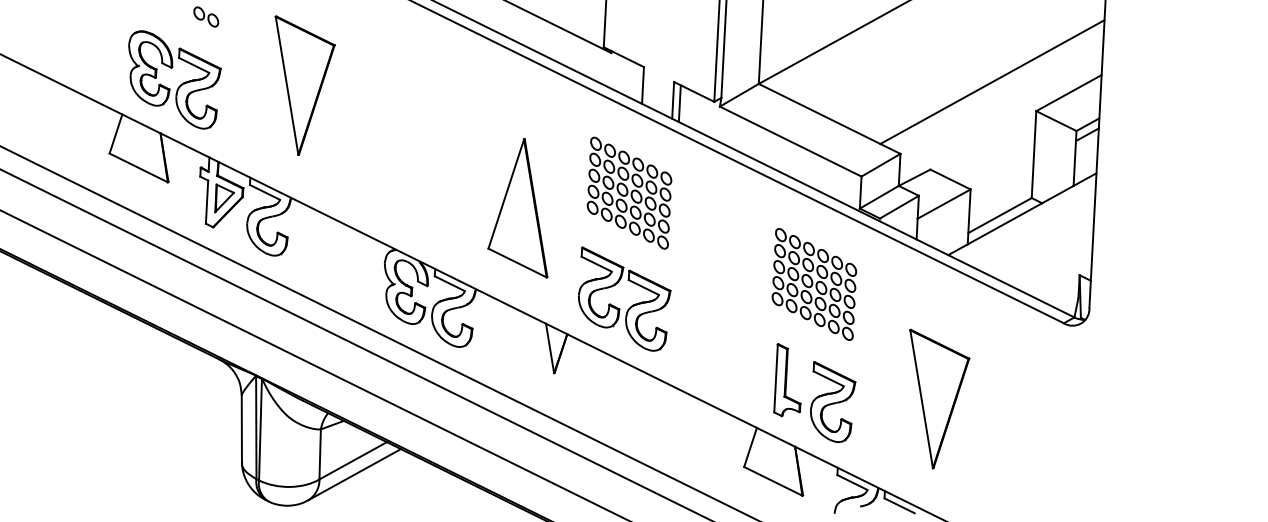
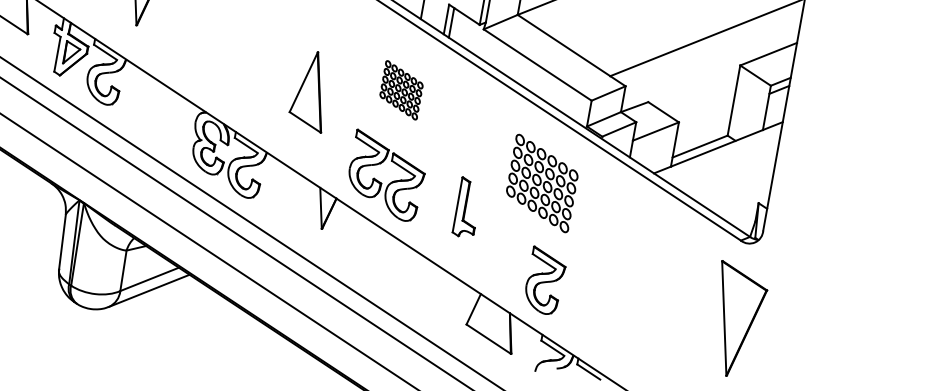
part: (629, 192) -> (401, 89), size x0.6
part: (517, 208) -> (308, 91), size x0.7
part: (787, 380) -> (466, 207), moved
part: (939, 398) -> (738, 319), moved

